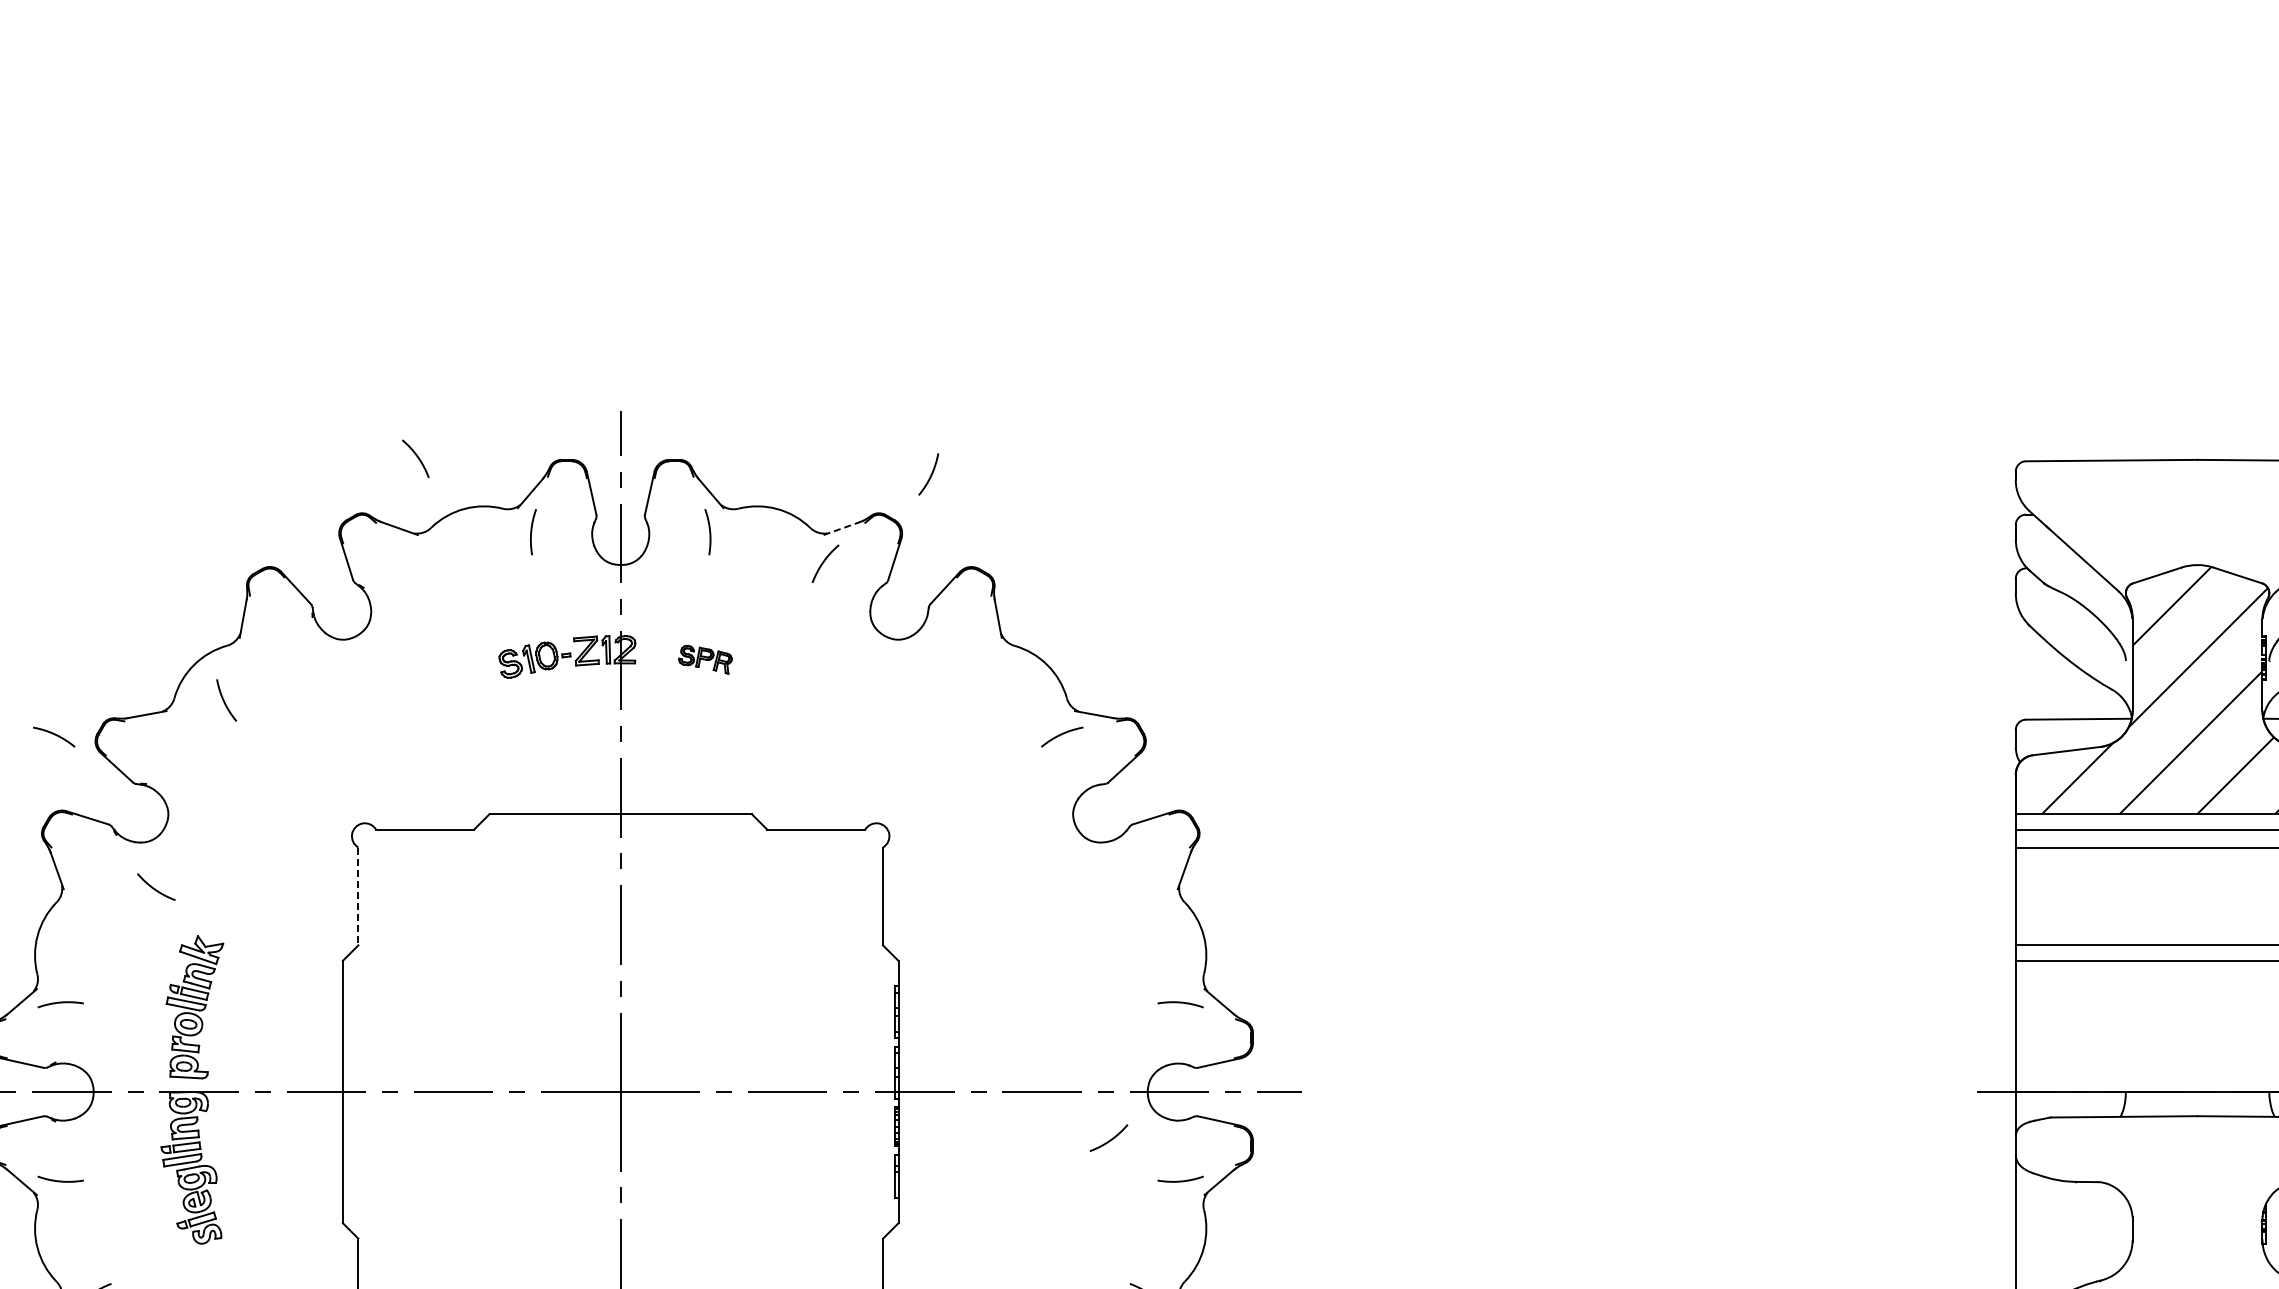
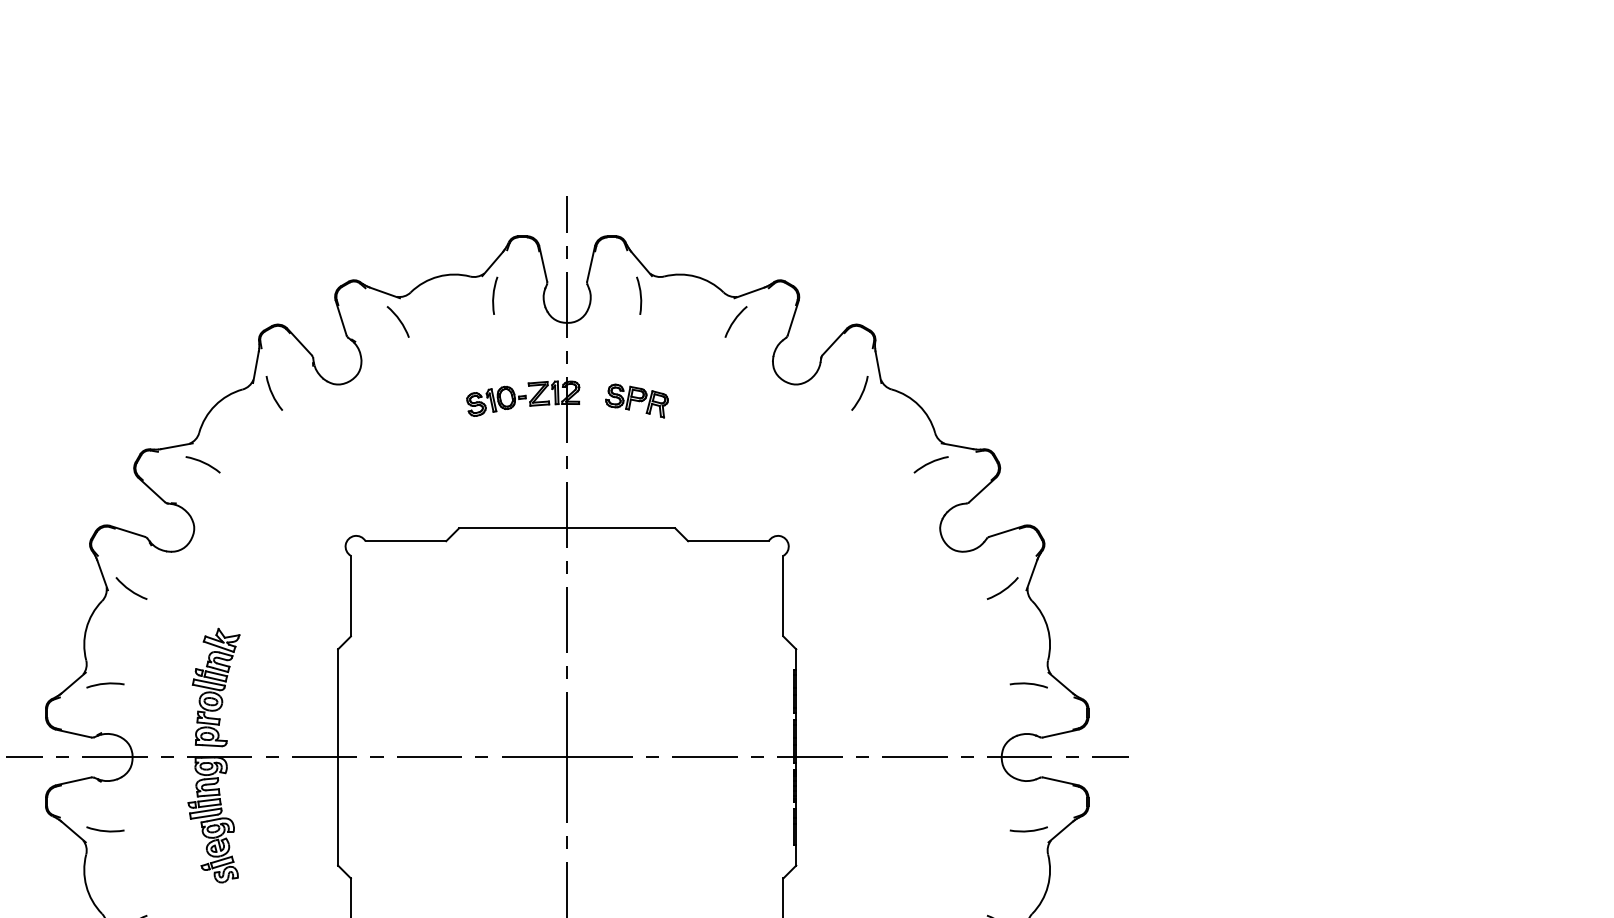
arc: (417, 458) -> (399, 321), moved
arc: (930, 474) -> (861, 393), moved
line: (842, 528) -> (750, 292), dashed -> solid
part: (705, 659) -> (637, 400), size x1.43
arc: (225, 701) -> (273, 394), moved
arc: (54, 735) -> (203, 463), moved
arc: (155, 888) -> (130, 589), moved
line: (358, 896) -> (350, 596), dashed -> solid
arc: (1110, 1139) -> (1003, 589), moved

